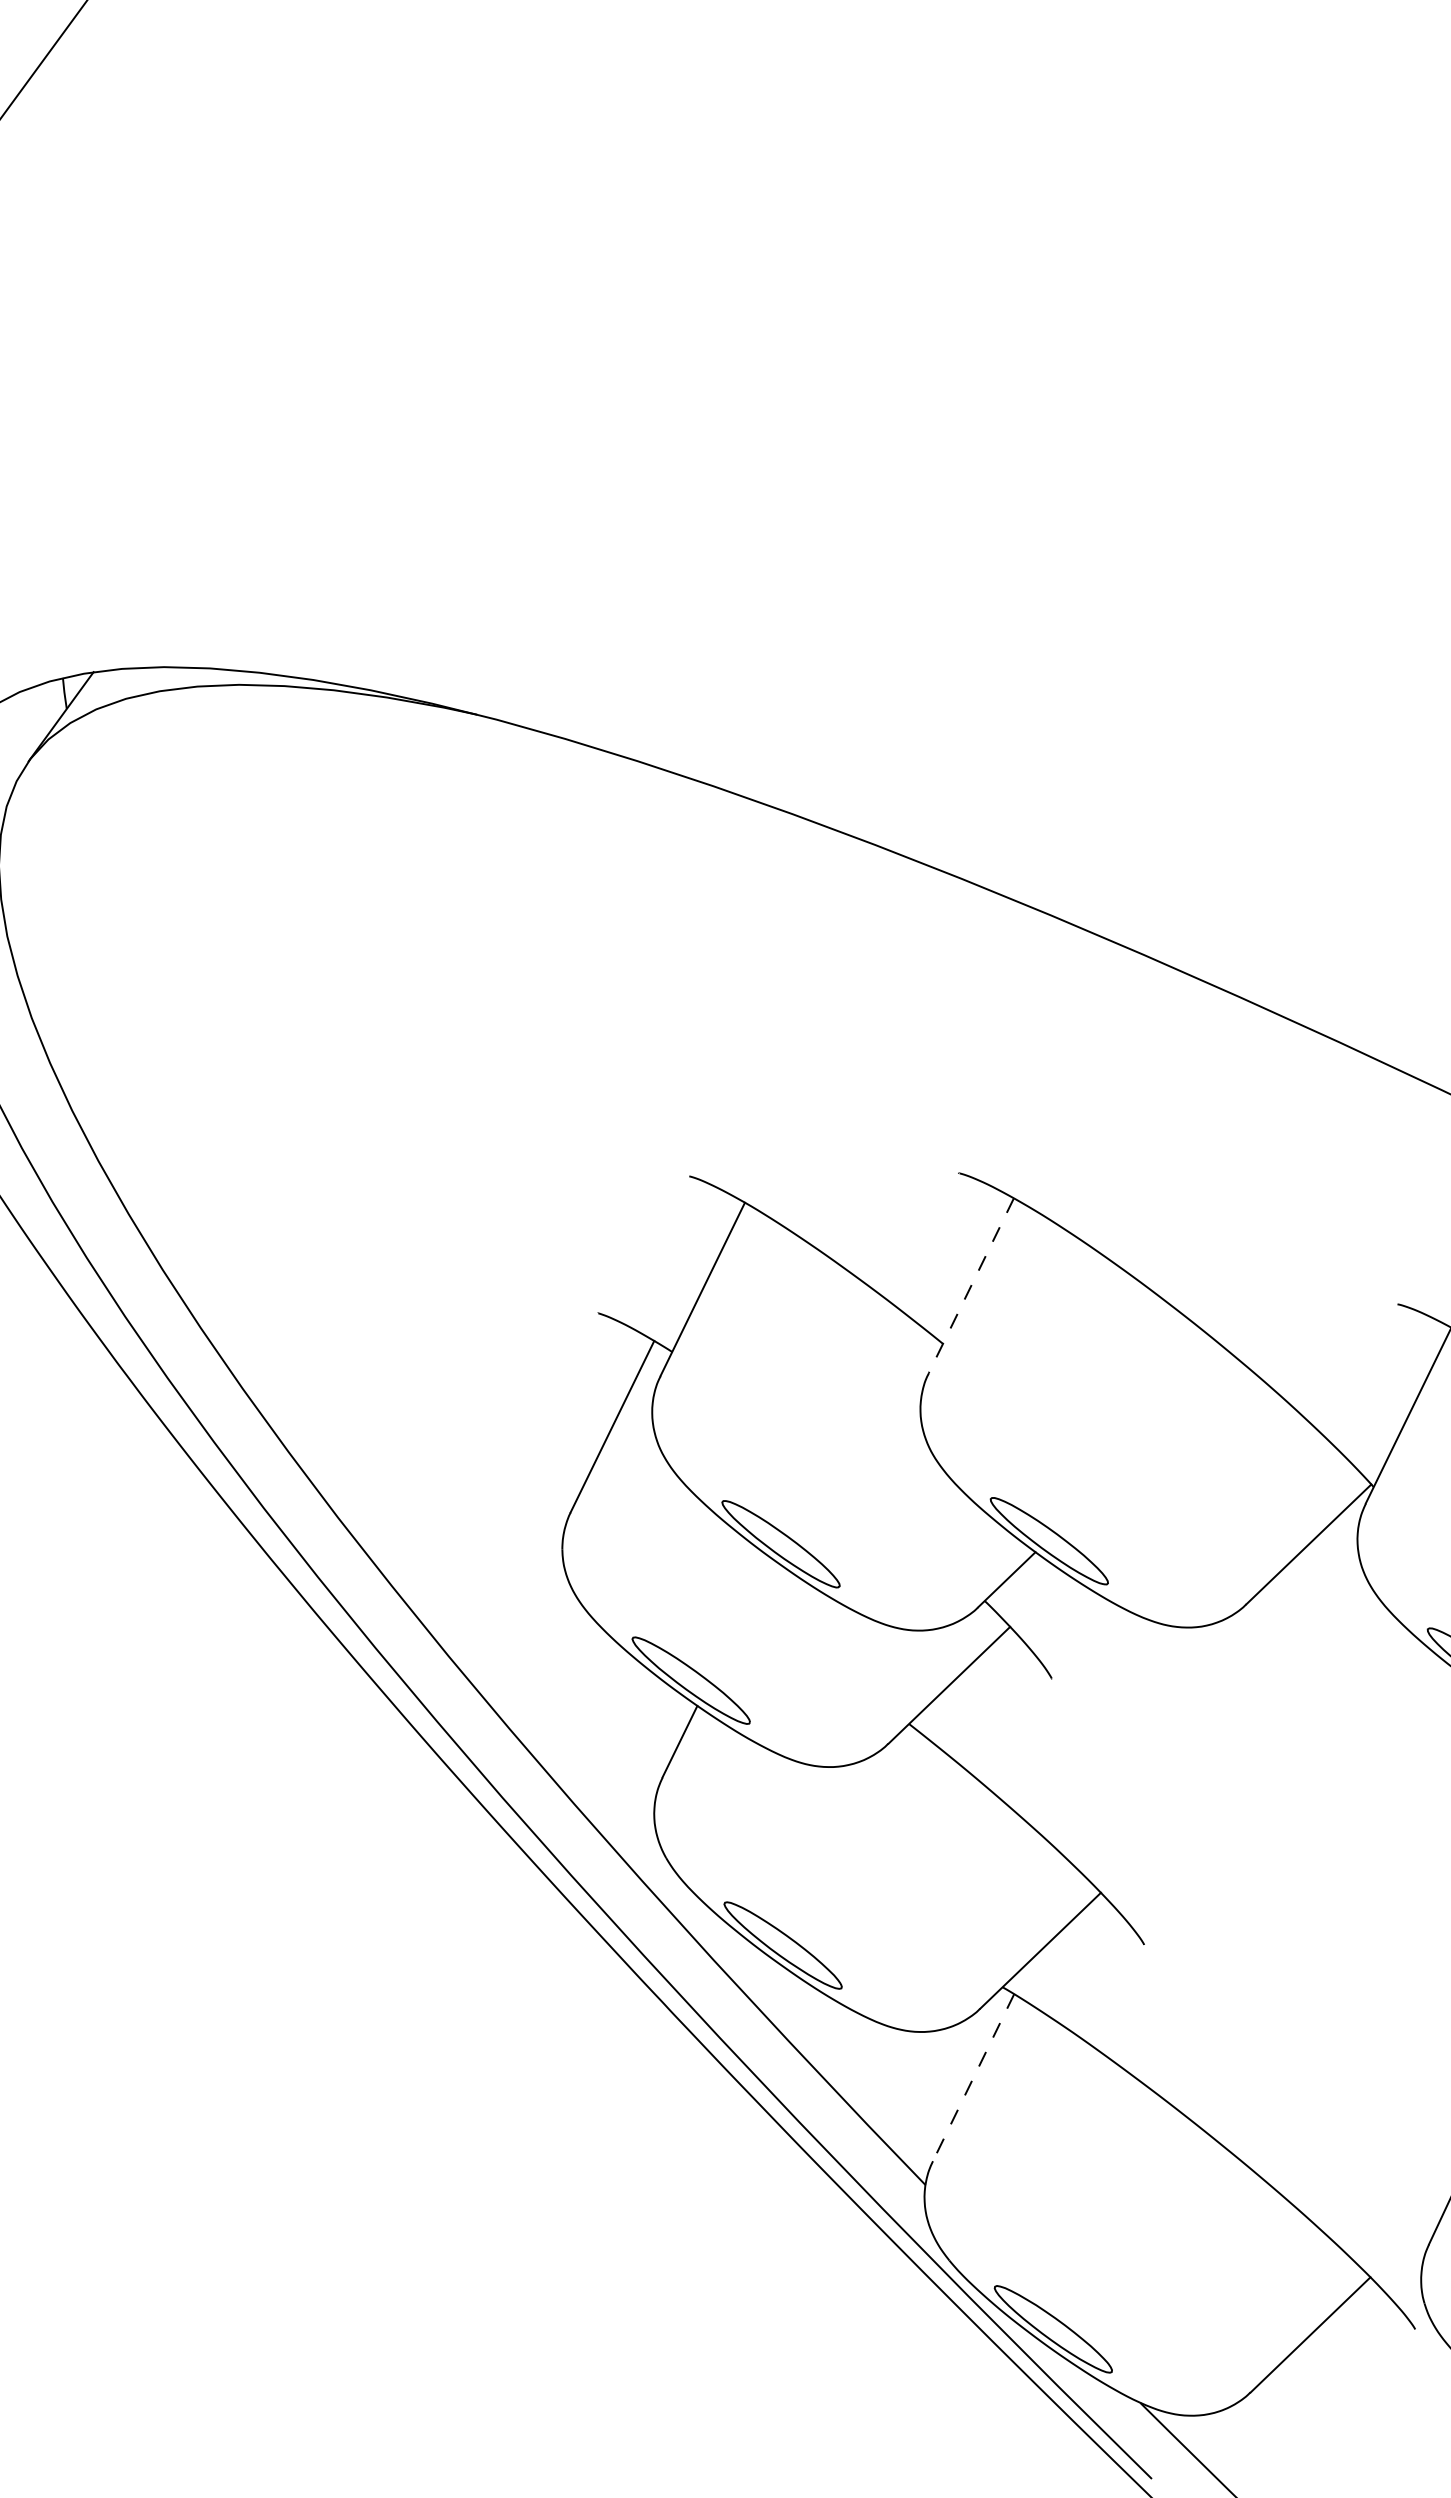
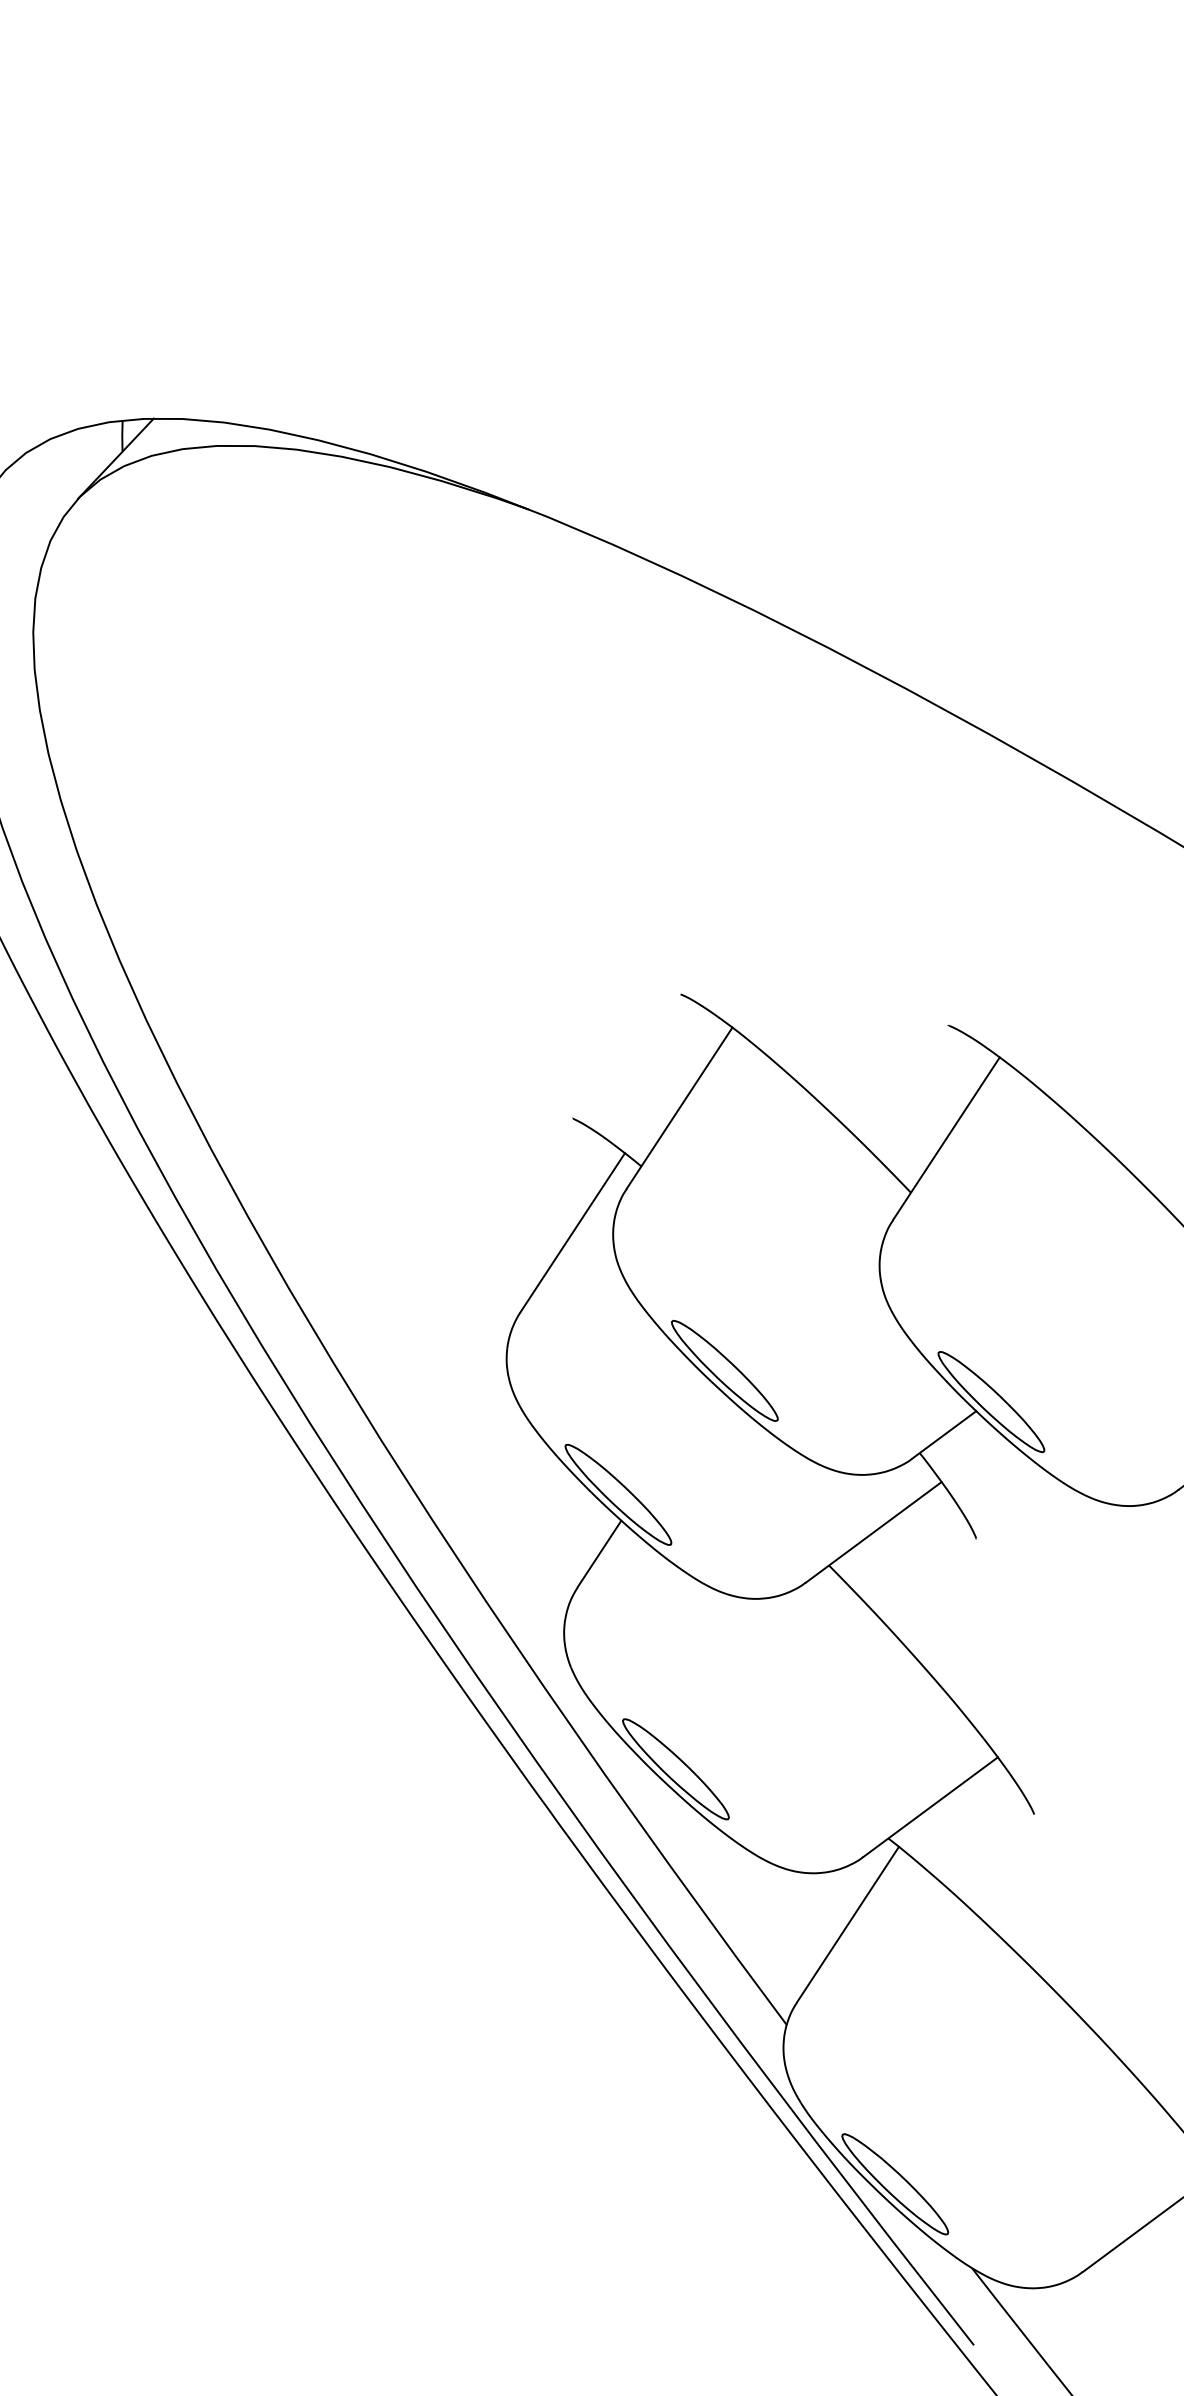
line: (971, 1286) -> (946, 1139), dashed -> solid
line: (973, 2077) -> (848, 1924), dashed -> solid

